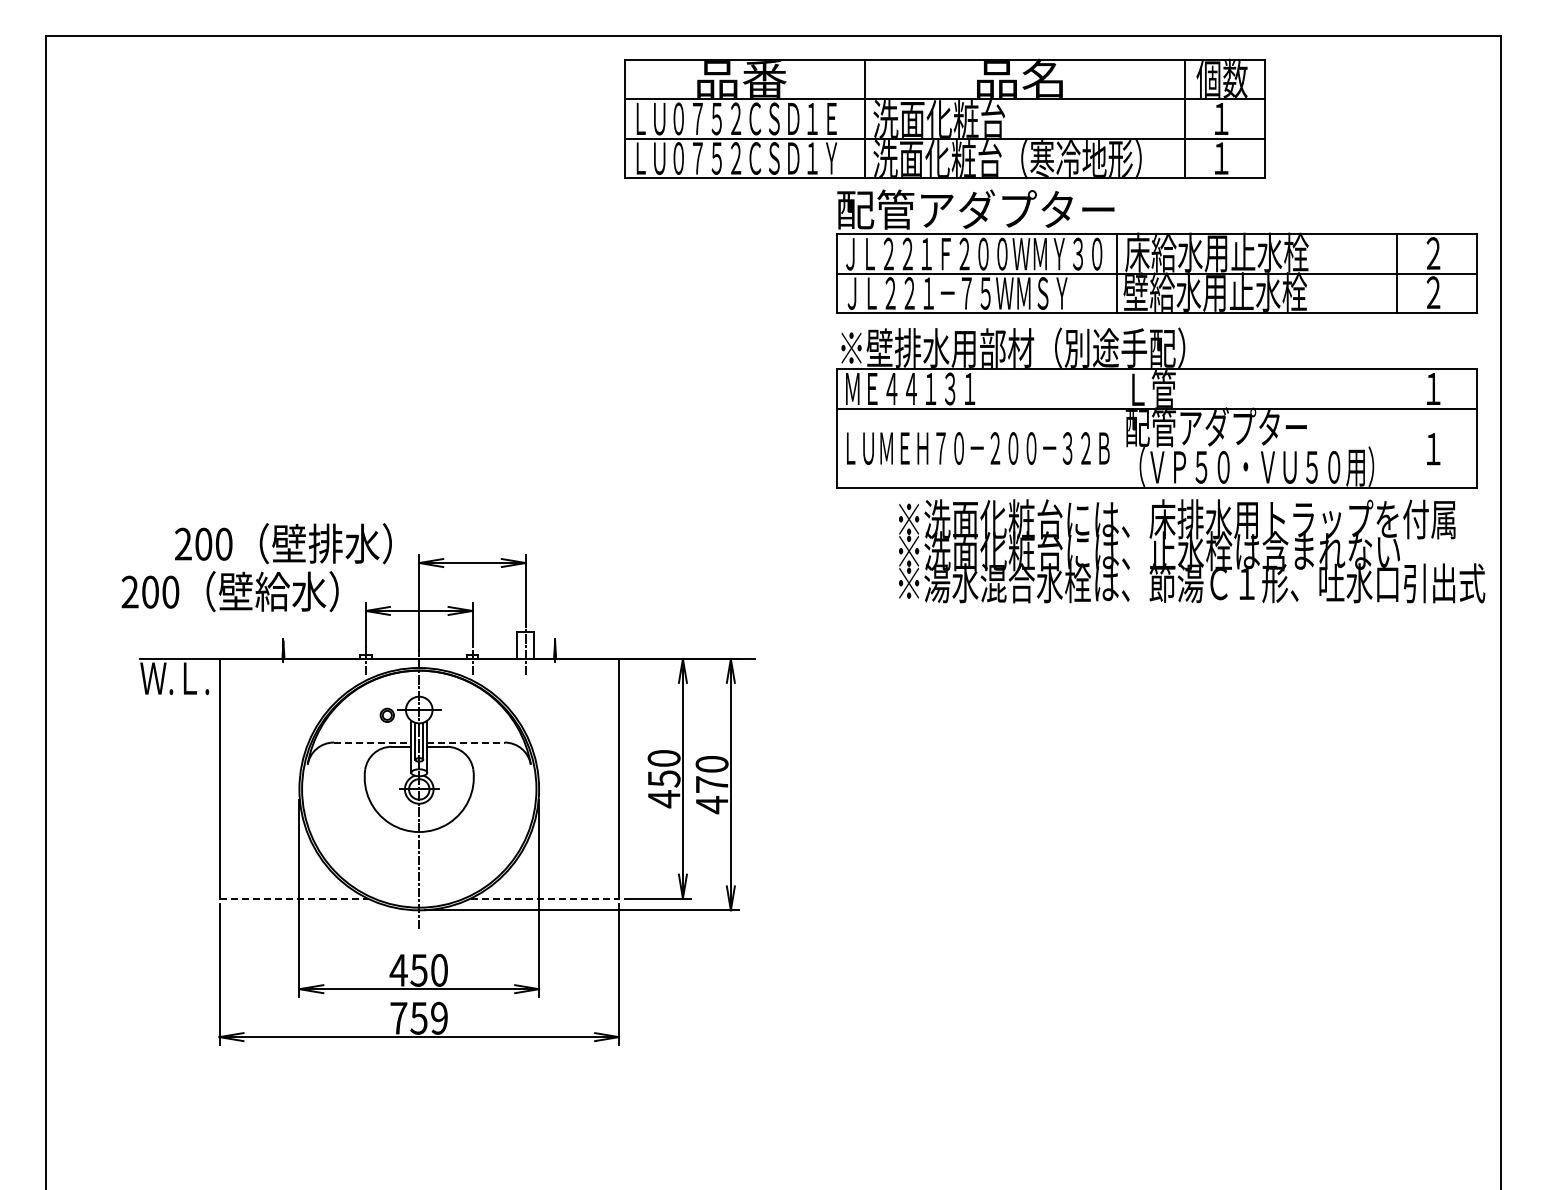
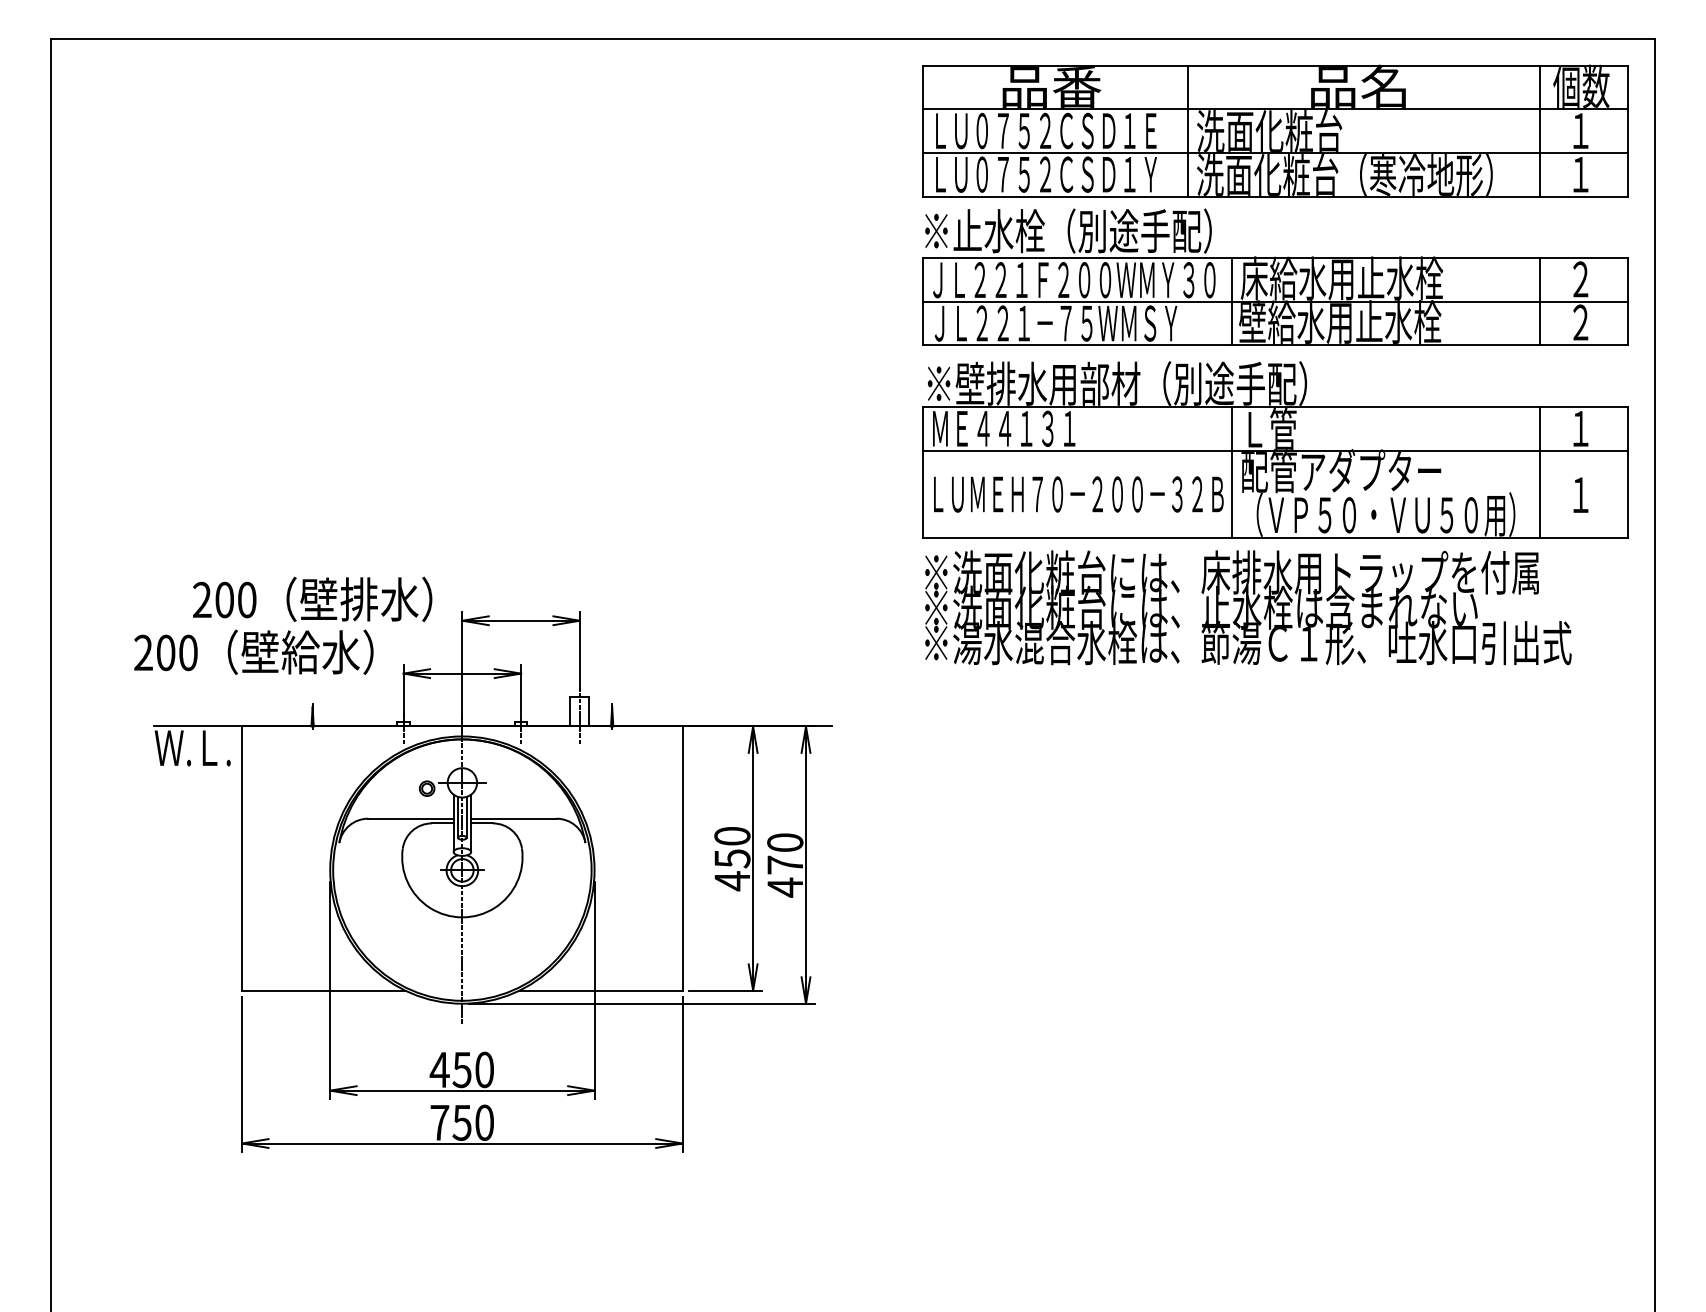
part: (944, 118) -> (1275, 130), moved
text: (975, 209) -> (1075, 230), 配管アダプター -> ※止水栓（別途手配）
line: (1117, 428) -> (1232, 472), added
line: (1396, 428) -> (1539, 472), added
text: (1192, 551) -> (1248, 608), moved
line: (372, 742) -> (410, 818), dashed -> solid
line: (465, 742) -> (513, 818), dashed -> solid
line: (294, 898) -> (324, 990), dashed -> solid
line: (545, 898) -> (601, 990), dashed -> solid
text: (439, 1017) -> (484, 1121), 759 -> 750

